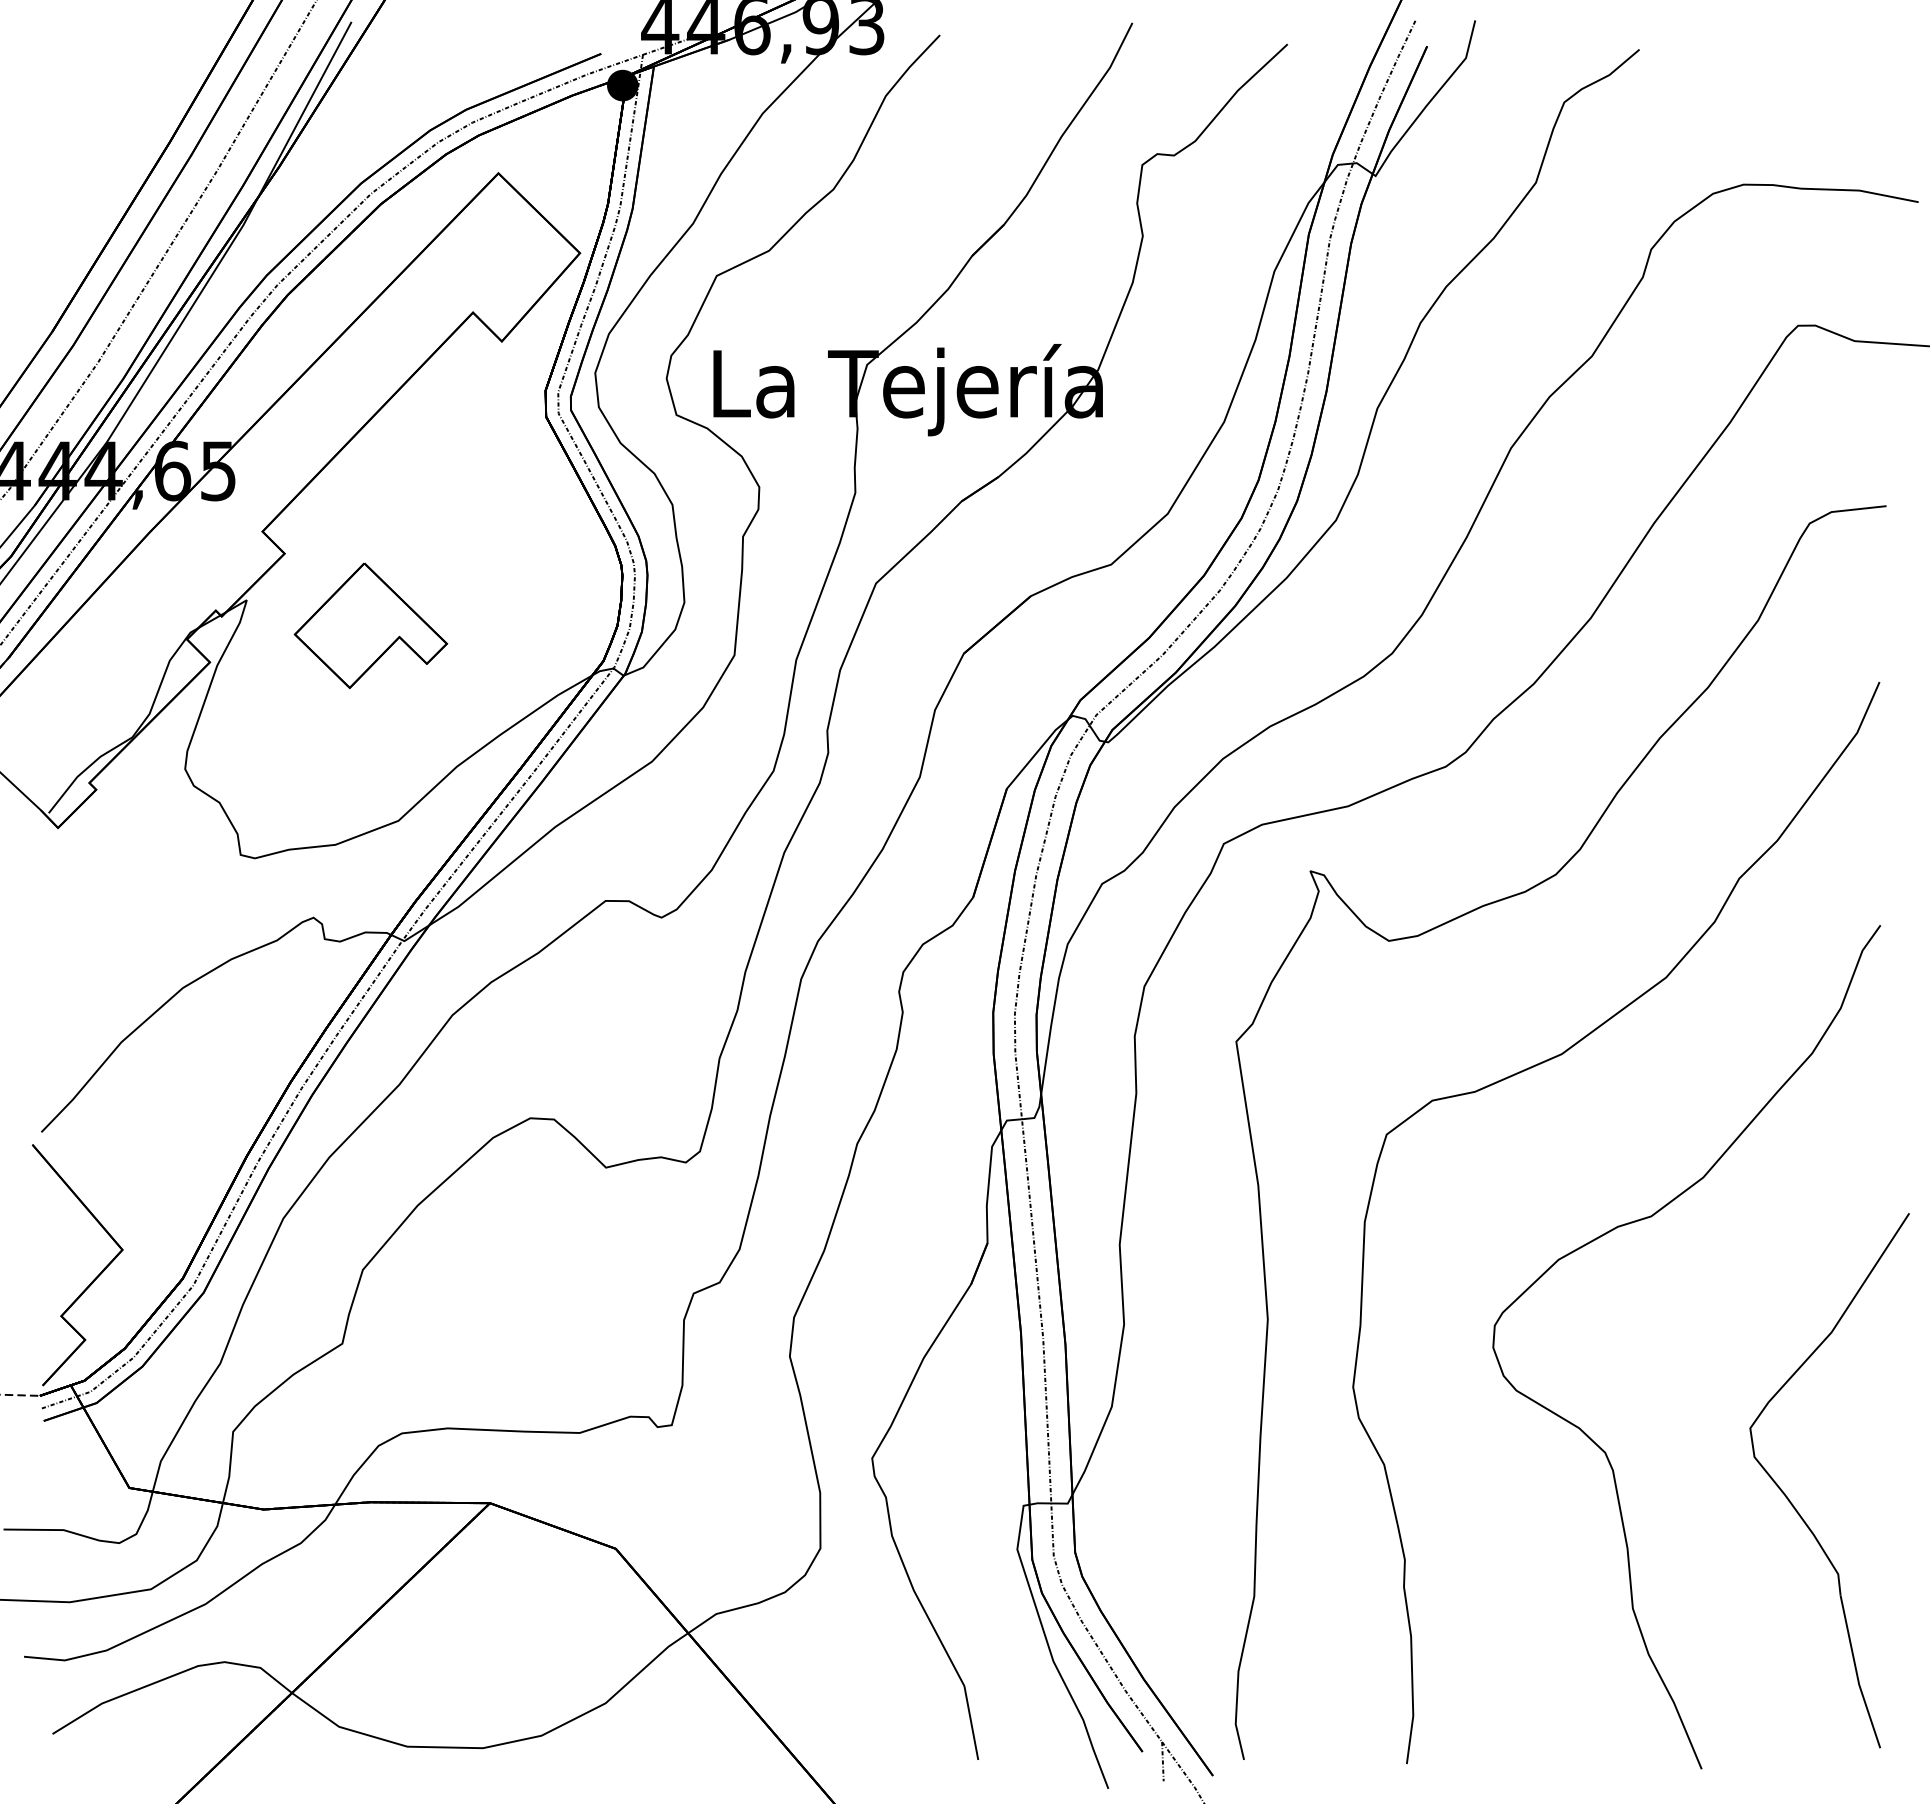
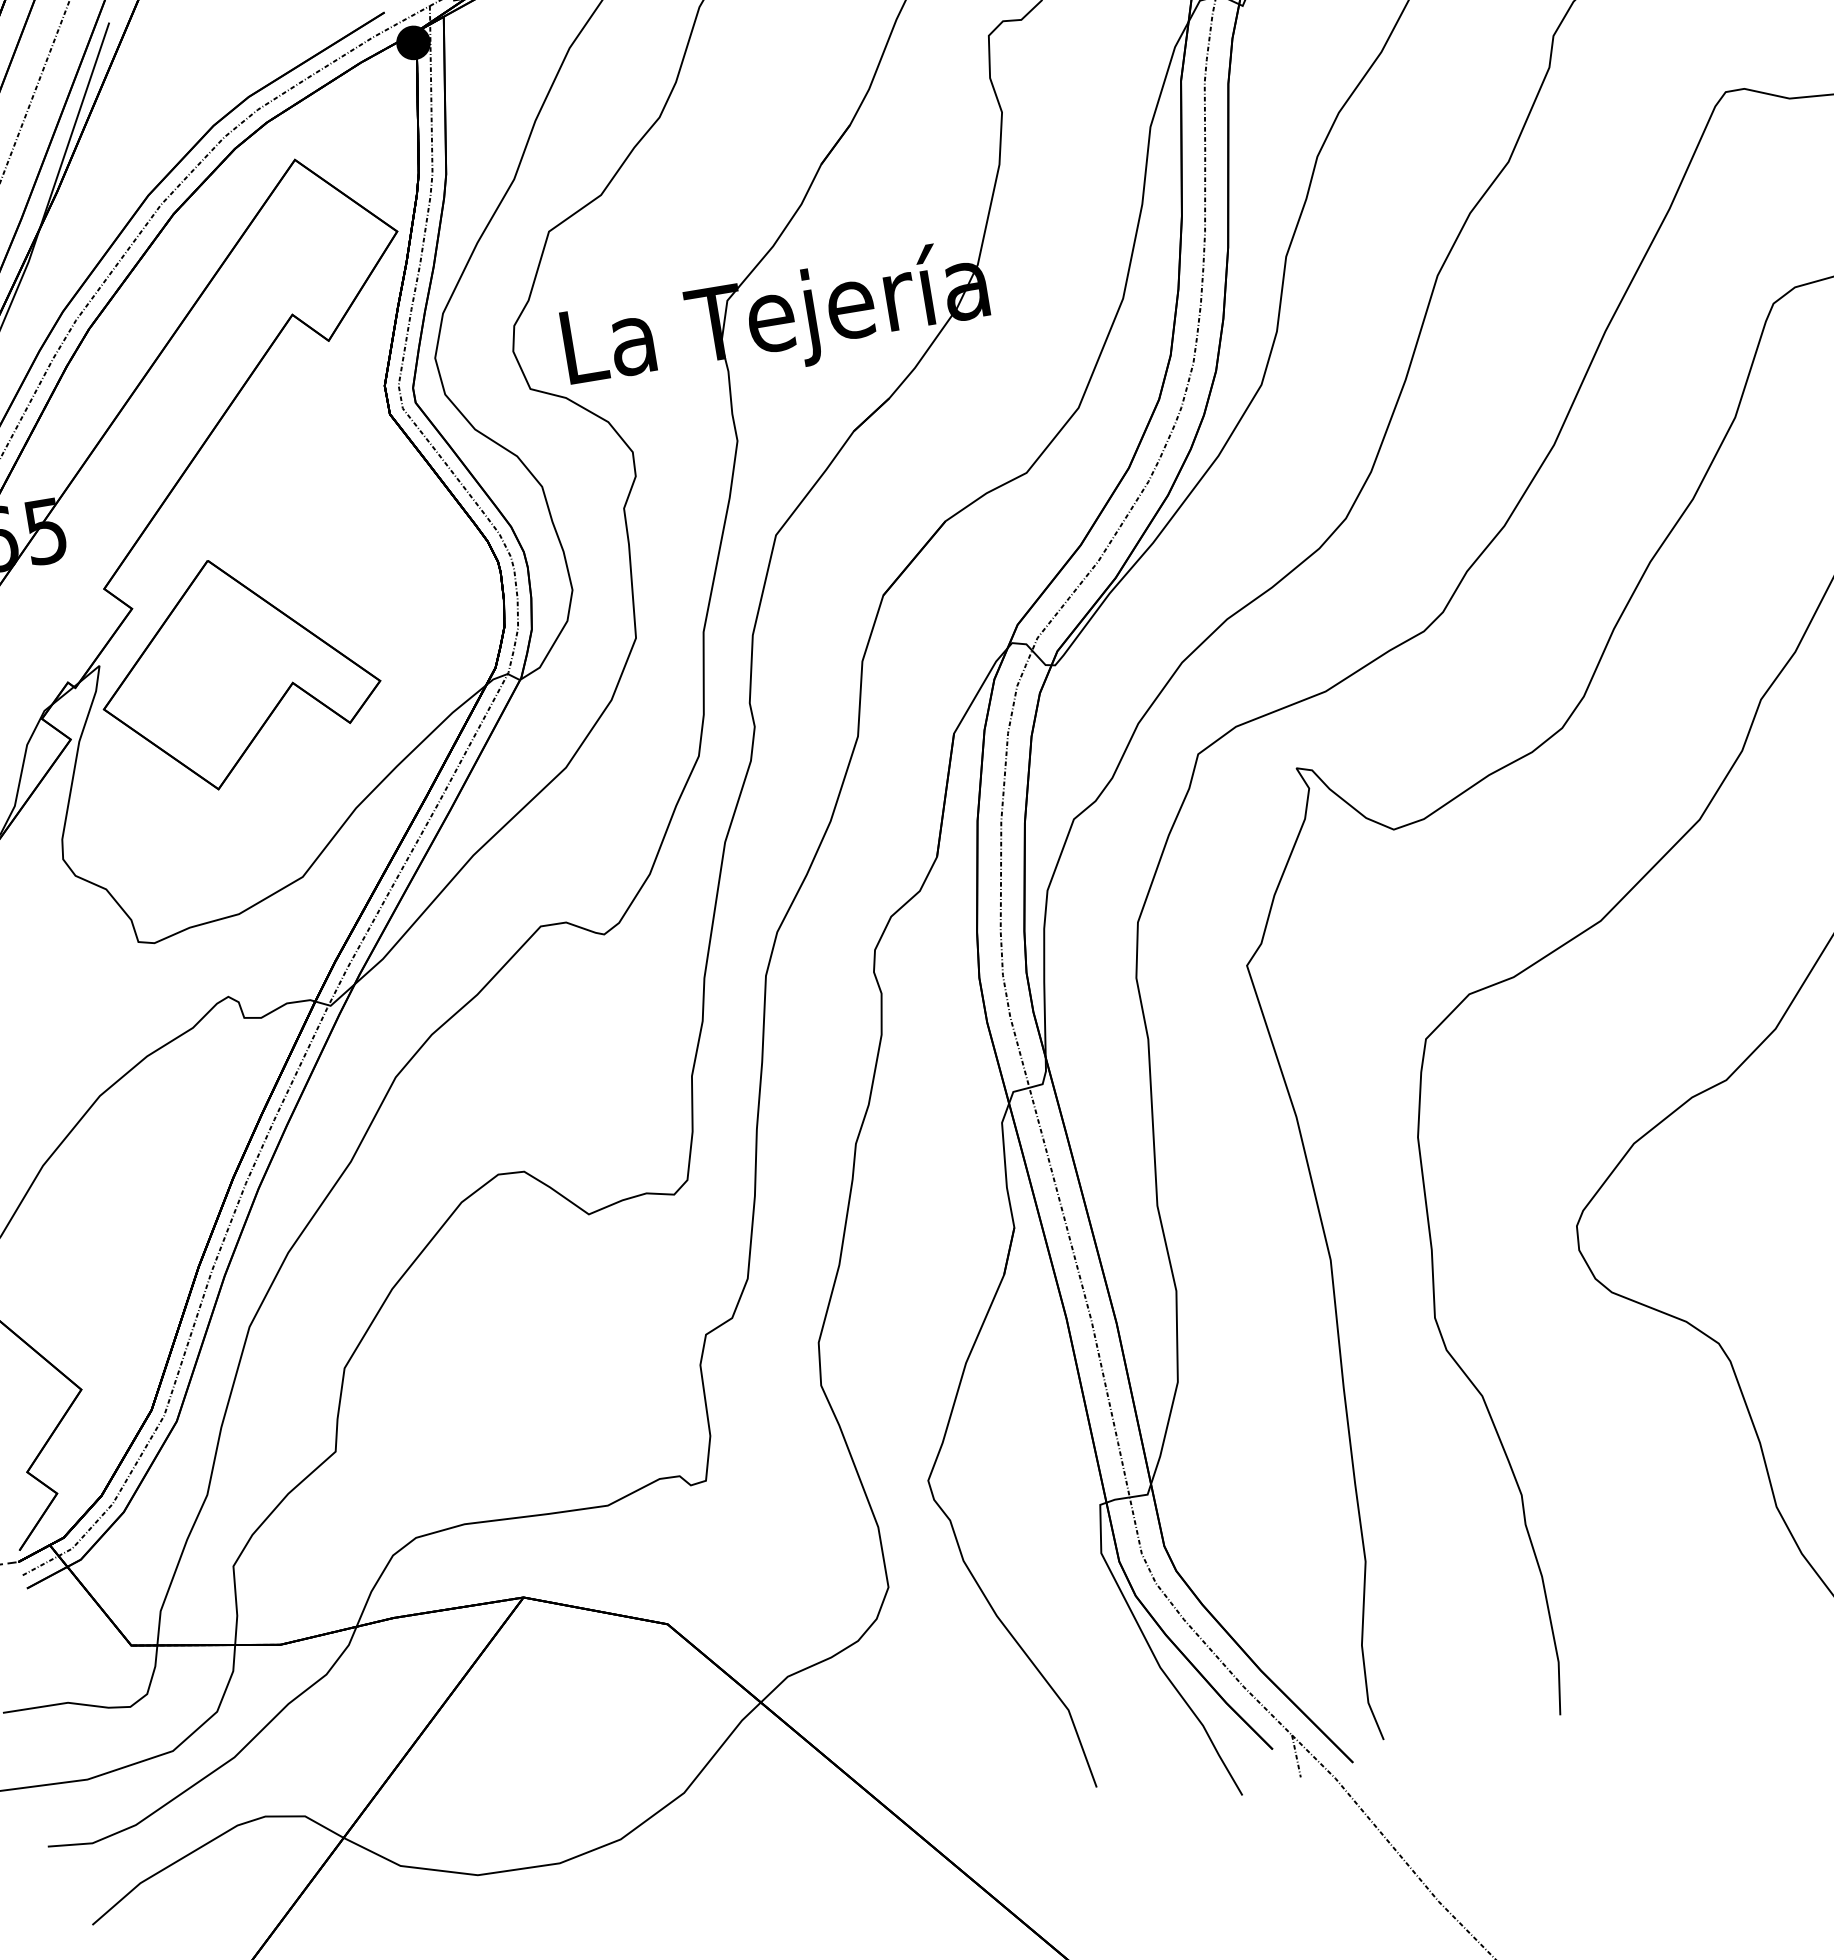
part: (370, 625) -> (237, 671), size x1.67

